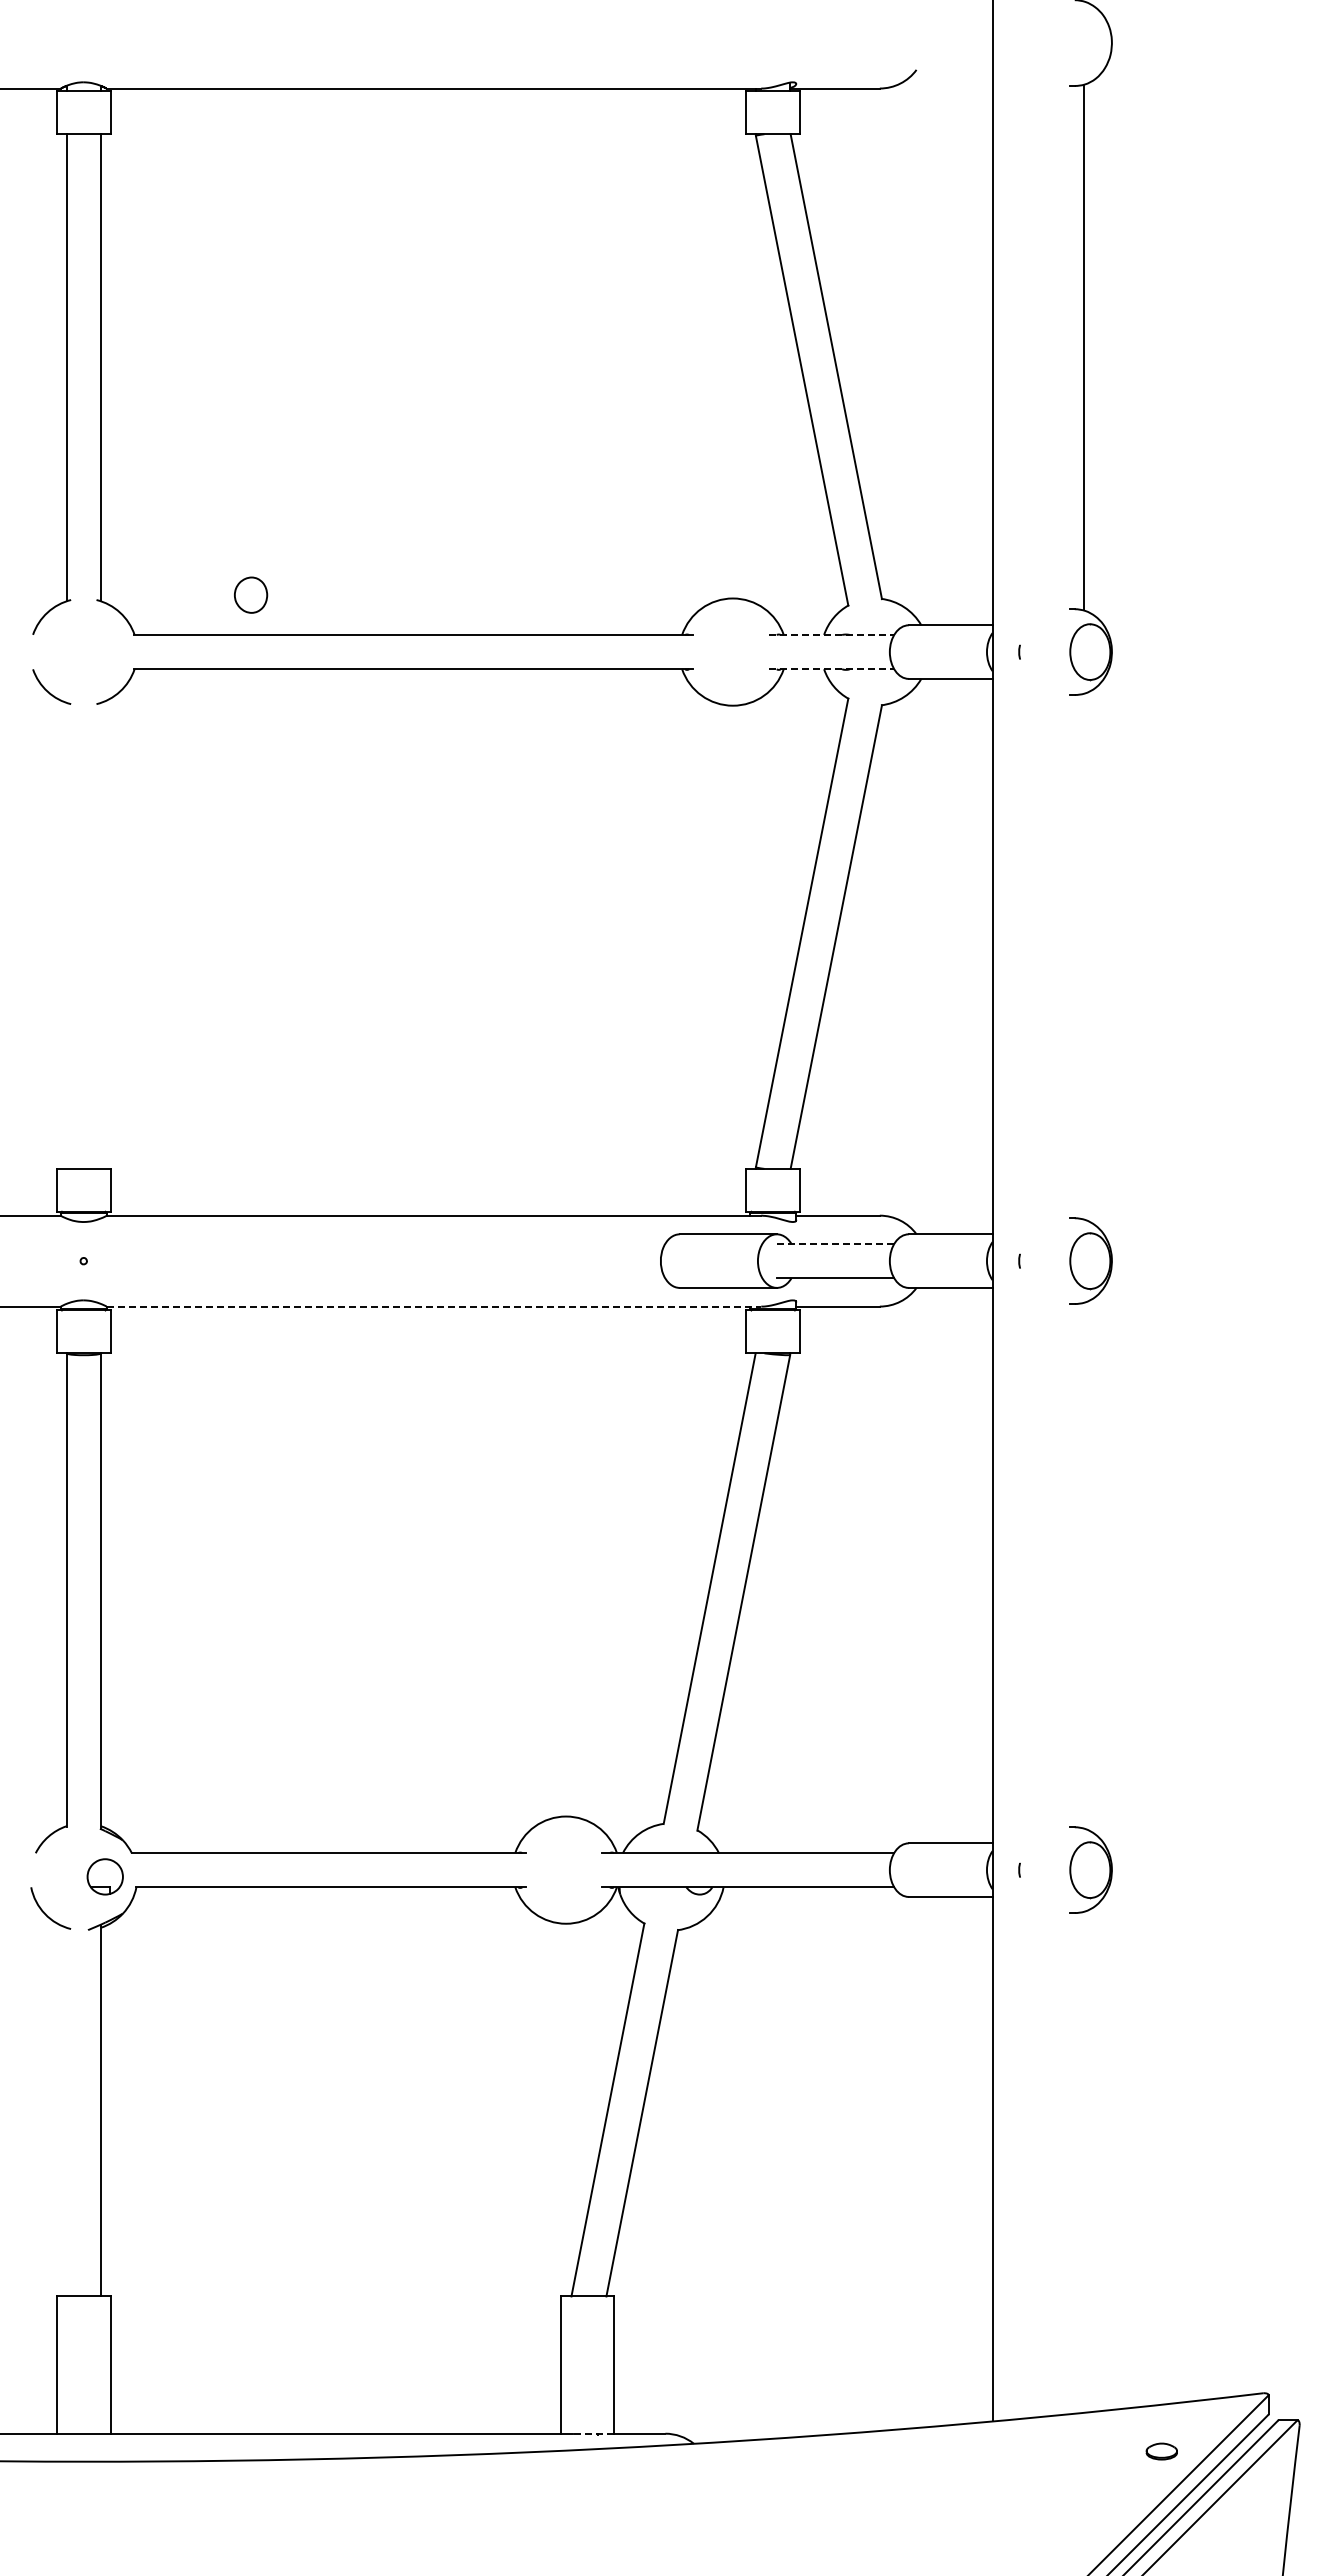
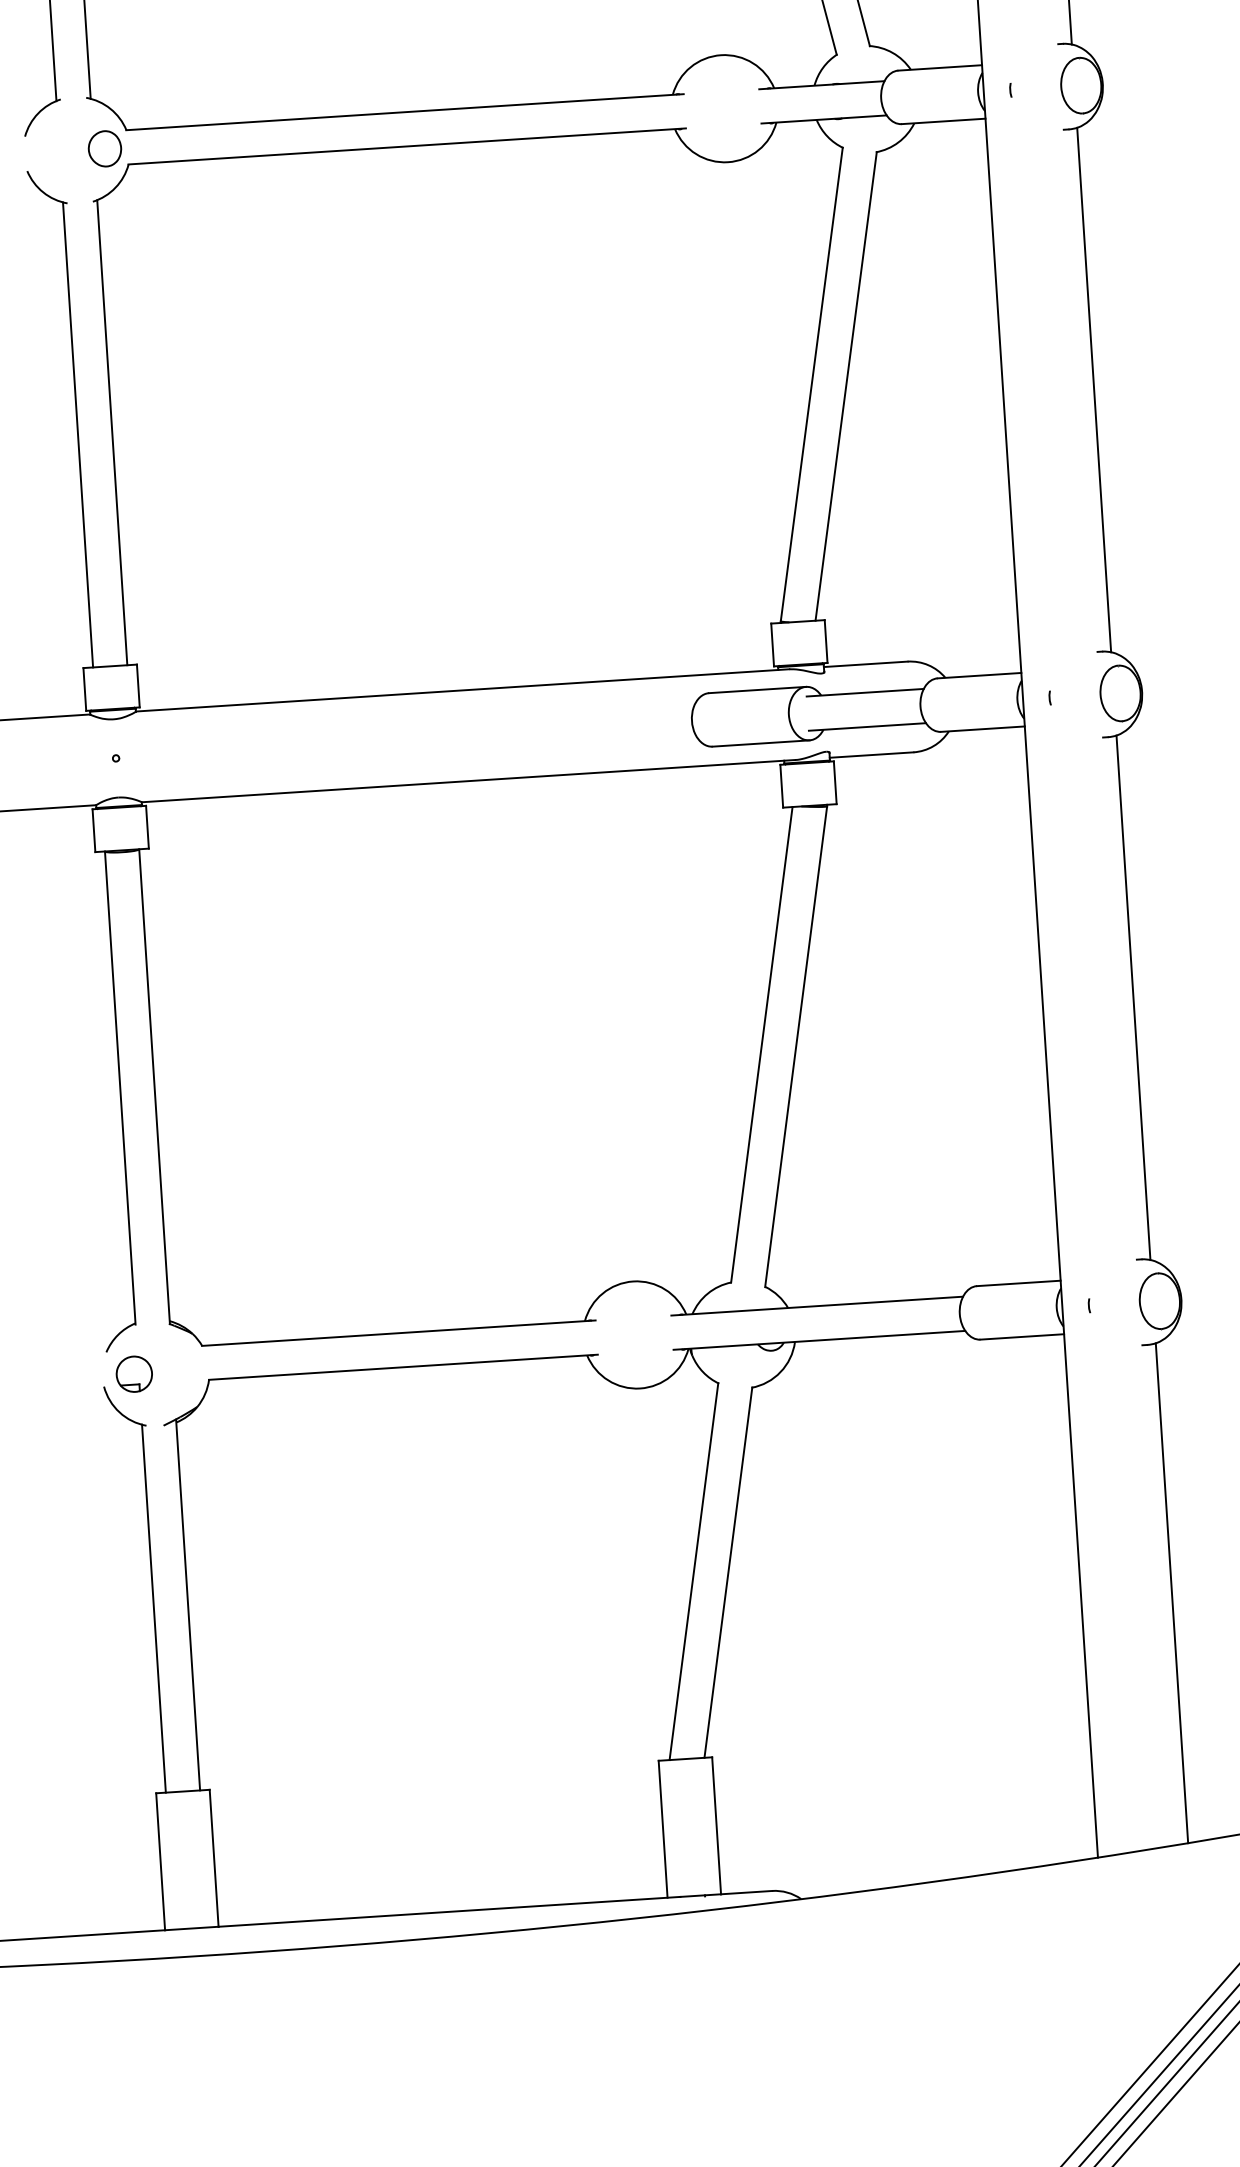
part: (251, 594) -> (105, 148), moved
line: (831, 634) -> (821, 84), dashed -> solid
line: (831, 669) -> (824, 119), dashed -> solid
line: (66, 935) -> (77, 434), added
line: (100, 935) -> (111, 432), added
line: (1083, 956) -> (1094, 389), added
line: (835, 1243) -> (865, 692), dashed -> solid
line: (434, 1306) -> (469, 781), dashed -> solid
line: (1083, 1565) -> (1133, 997), added
part: (104, 1876) -> (133, 1373), moved
line: (66, 2111) -> (153, 1608), added
line: (1083, 2161) -> (1171, 1592), added
line: (593, 2433) -> (700, 1895), dashed -> solid

